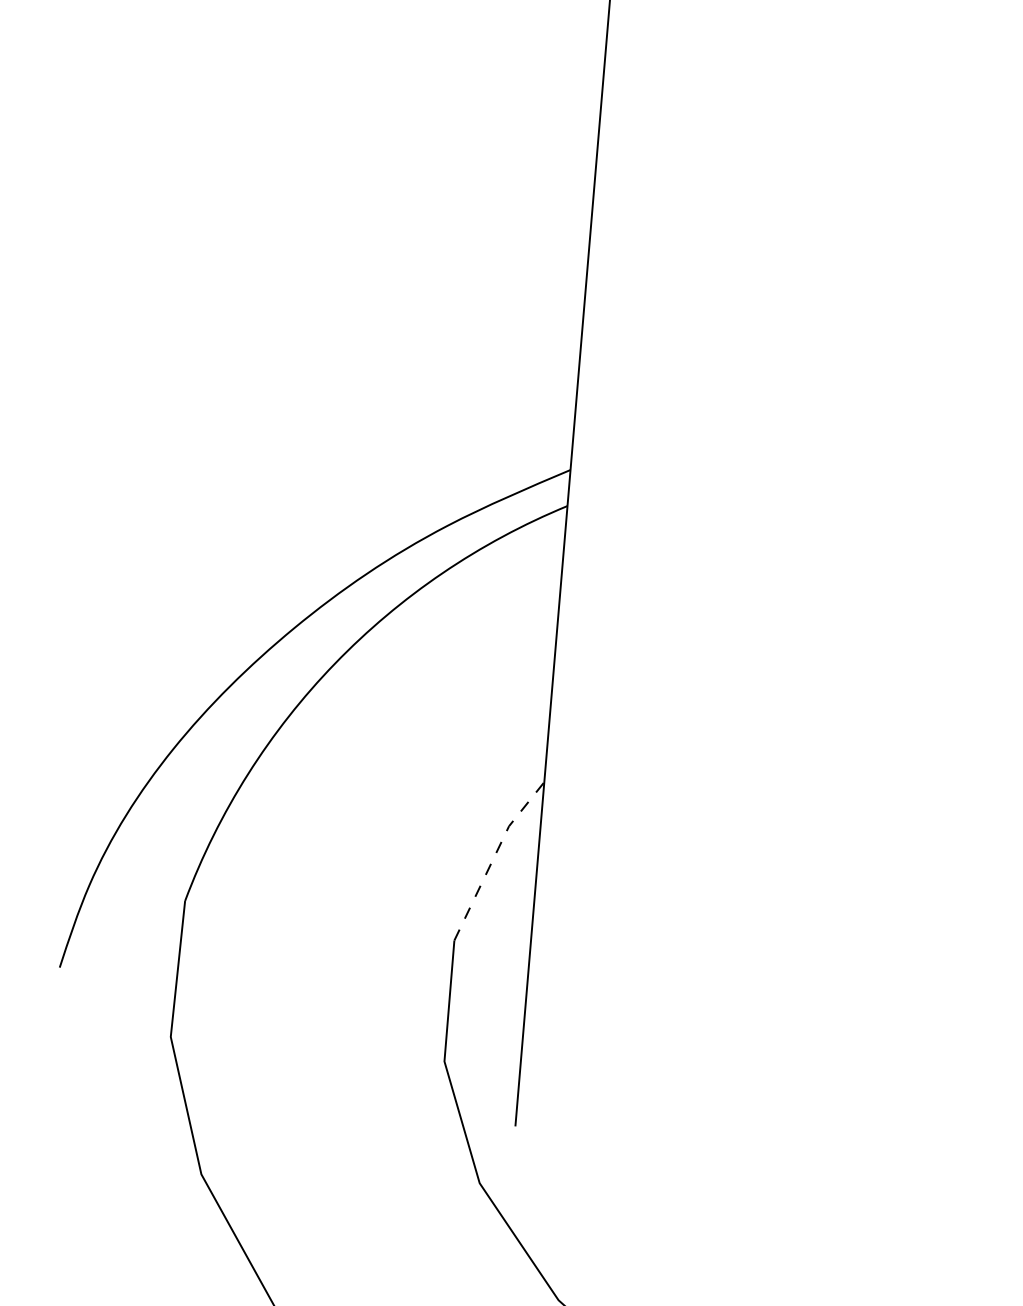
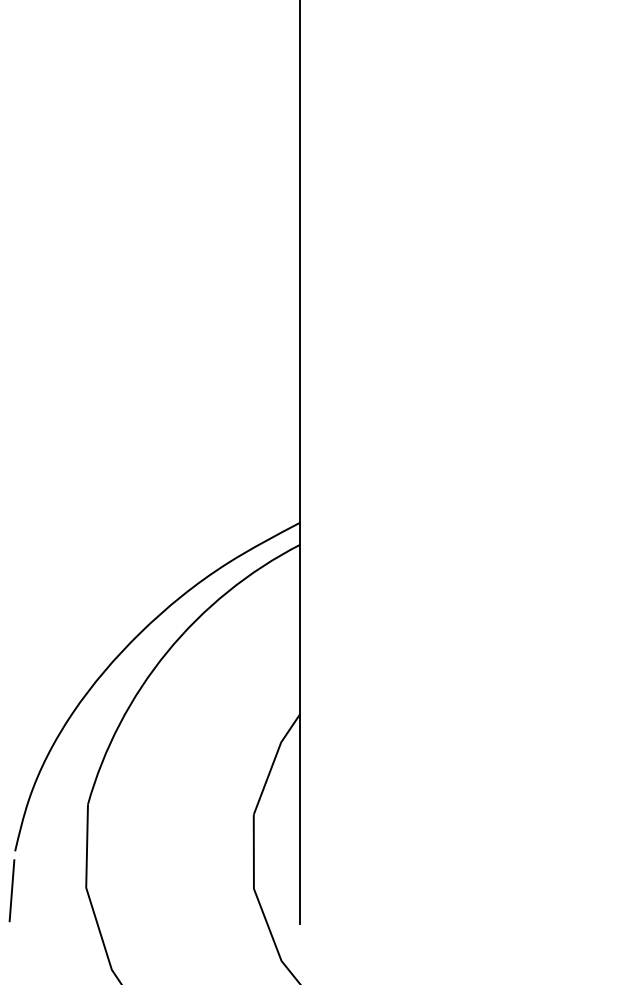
line: (493, 856) -> (273, 761), dashed -> solid
line: (48, 1031) -> (11, 890), added

